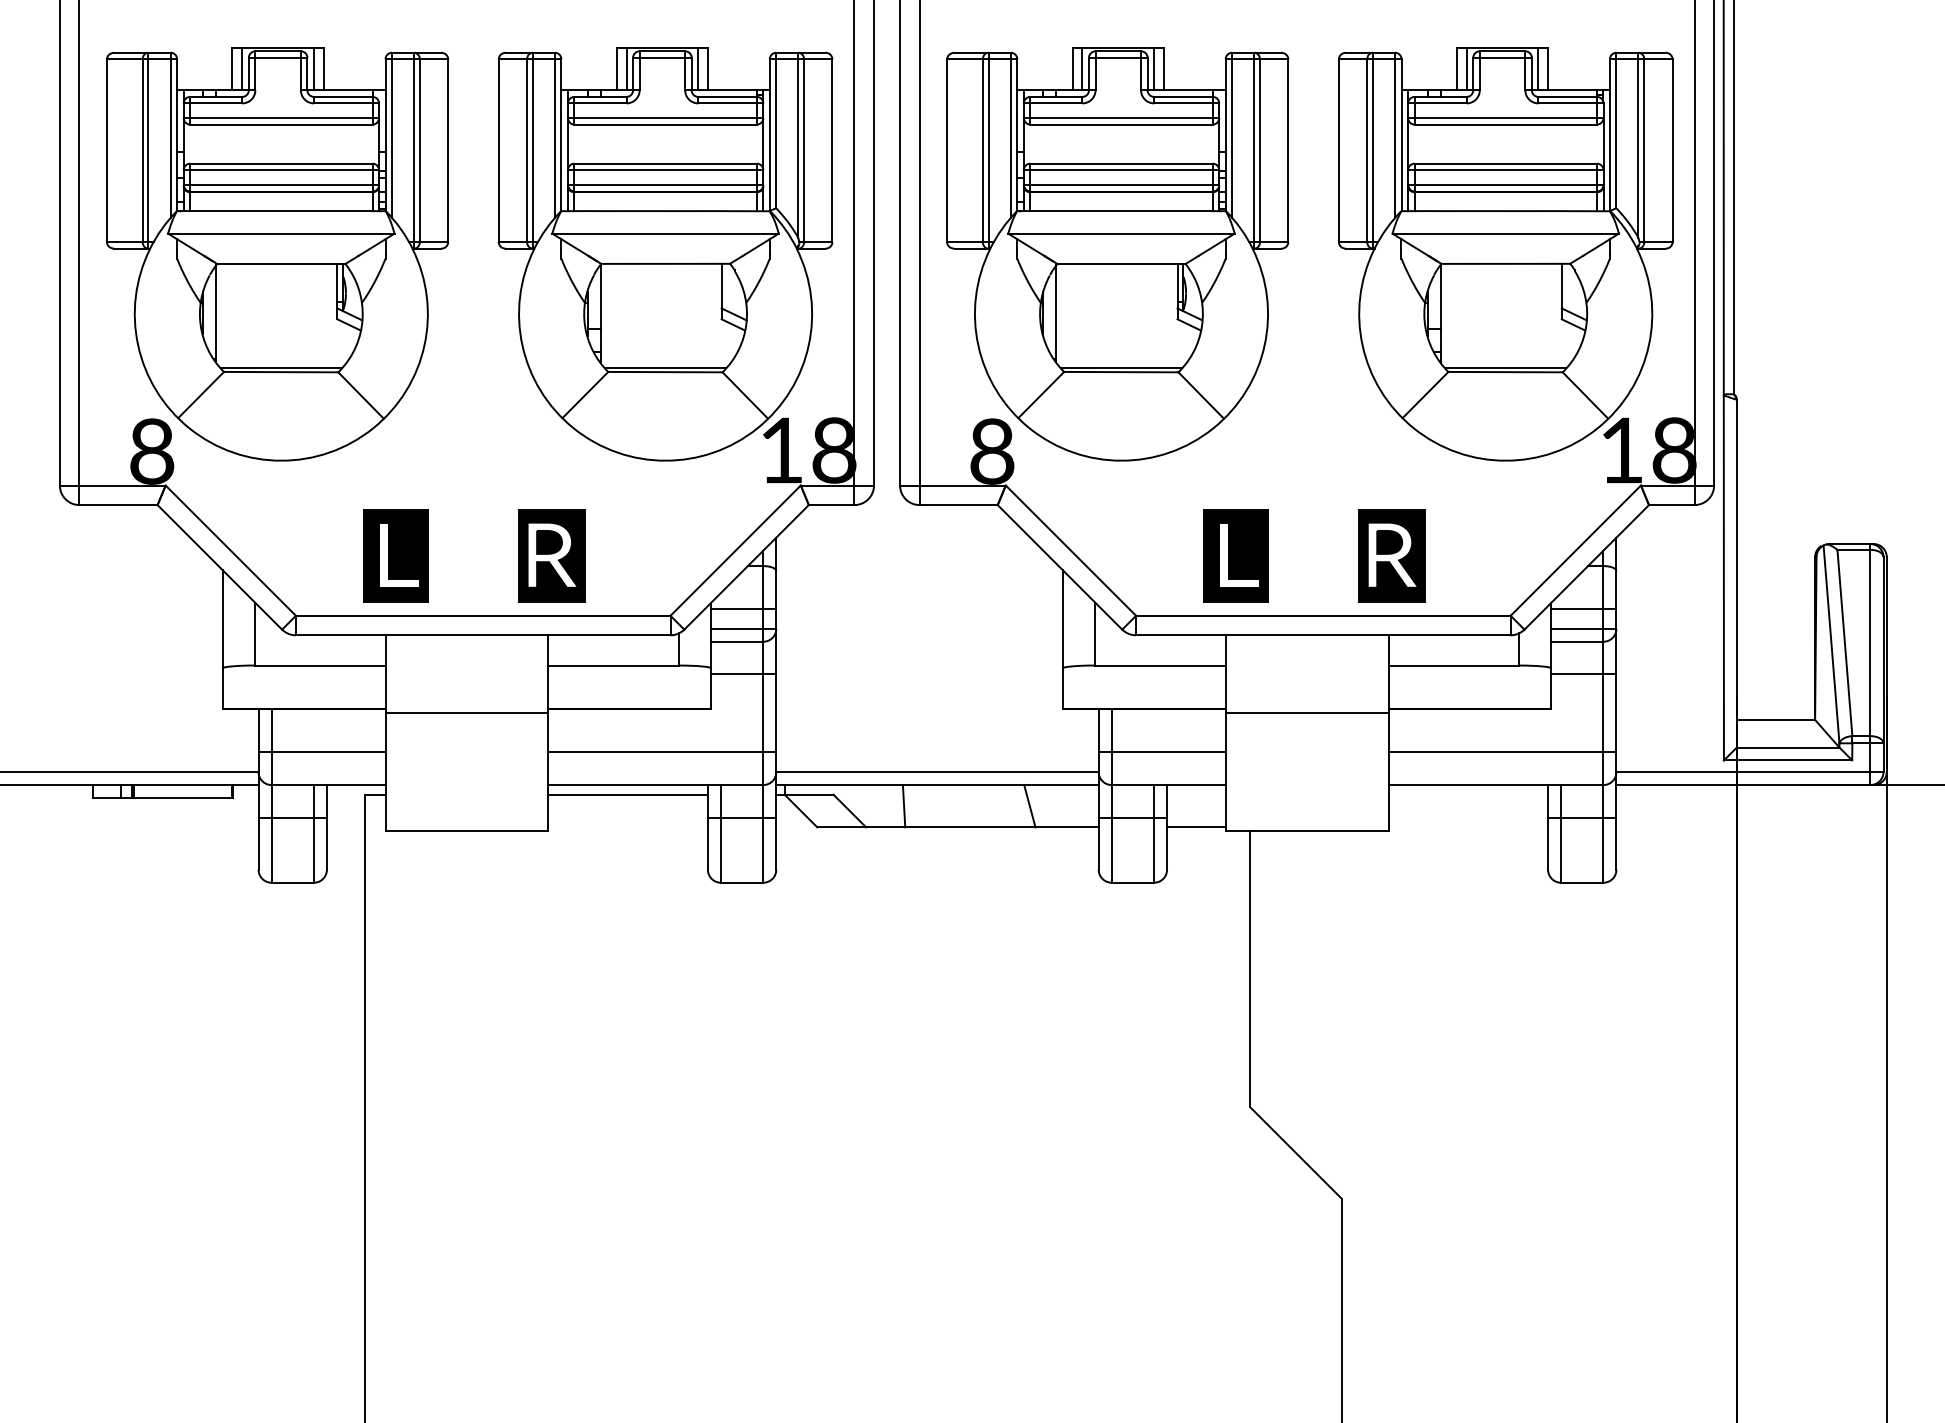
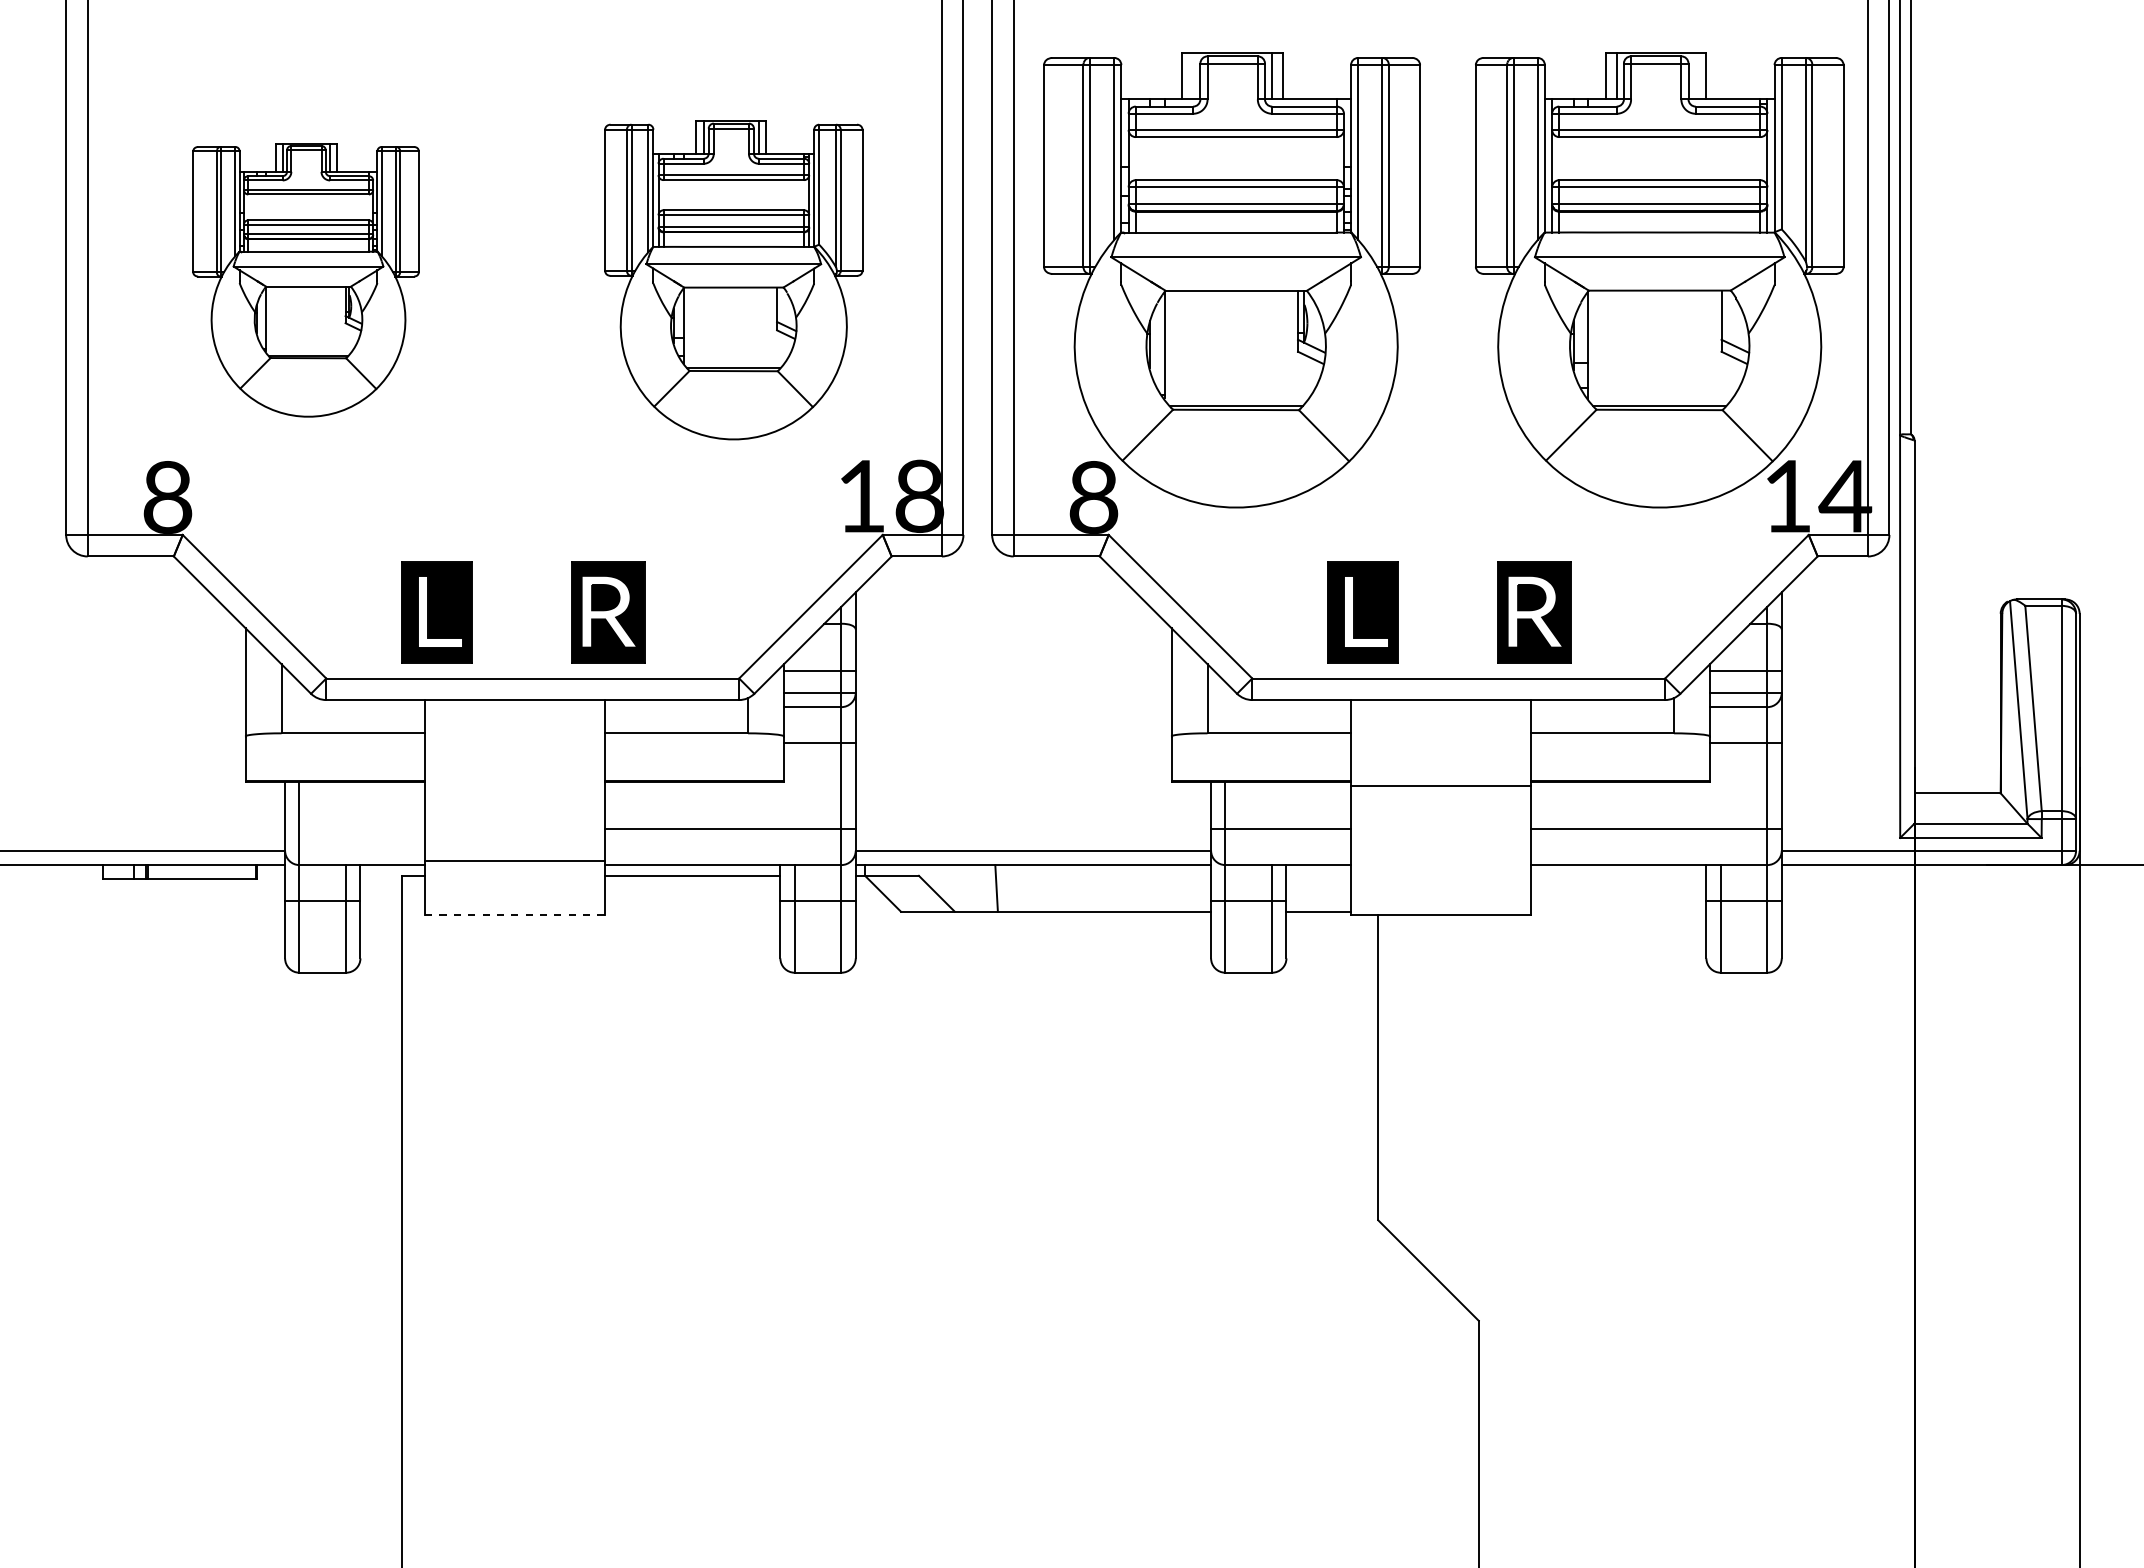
line: (1082, 68) -> (1193, 75), removed
line: (1538, 68) -> (1695, 75), removed
part: (277, 254) -> (305, 280), size x0.6
part: (665, 254) -> (733, 280), size x0.7
text: (1674, 449) -> (1845, 495), 18 -> 14
line: (466, 713) -> (514, 861), moved
line: (322, 752) -> (355, 829), removed
line: (1029, 806) -> (1134, 888), removed
line: (466, 830) -> (514, 915), solid -> dashed

